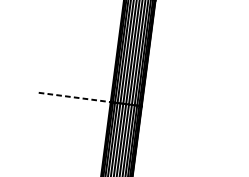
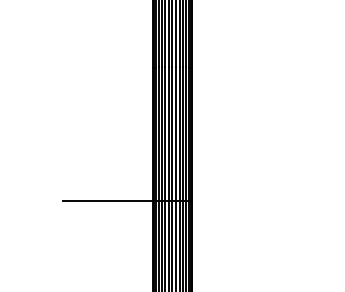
line: (75, 97) -> (108, 200), dashed -> solid

